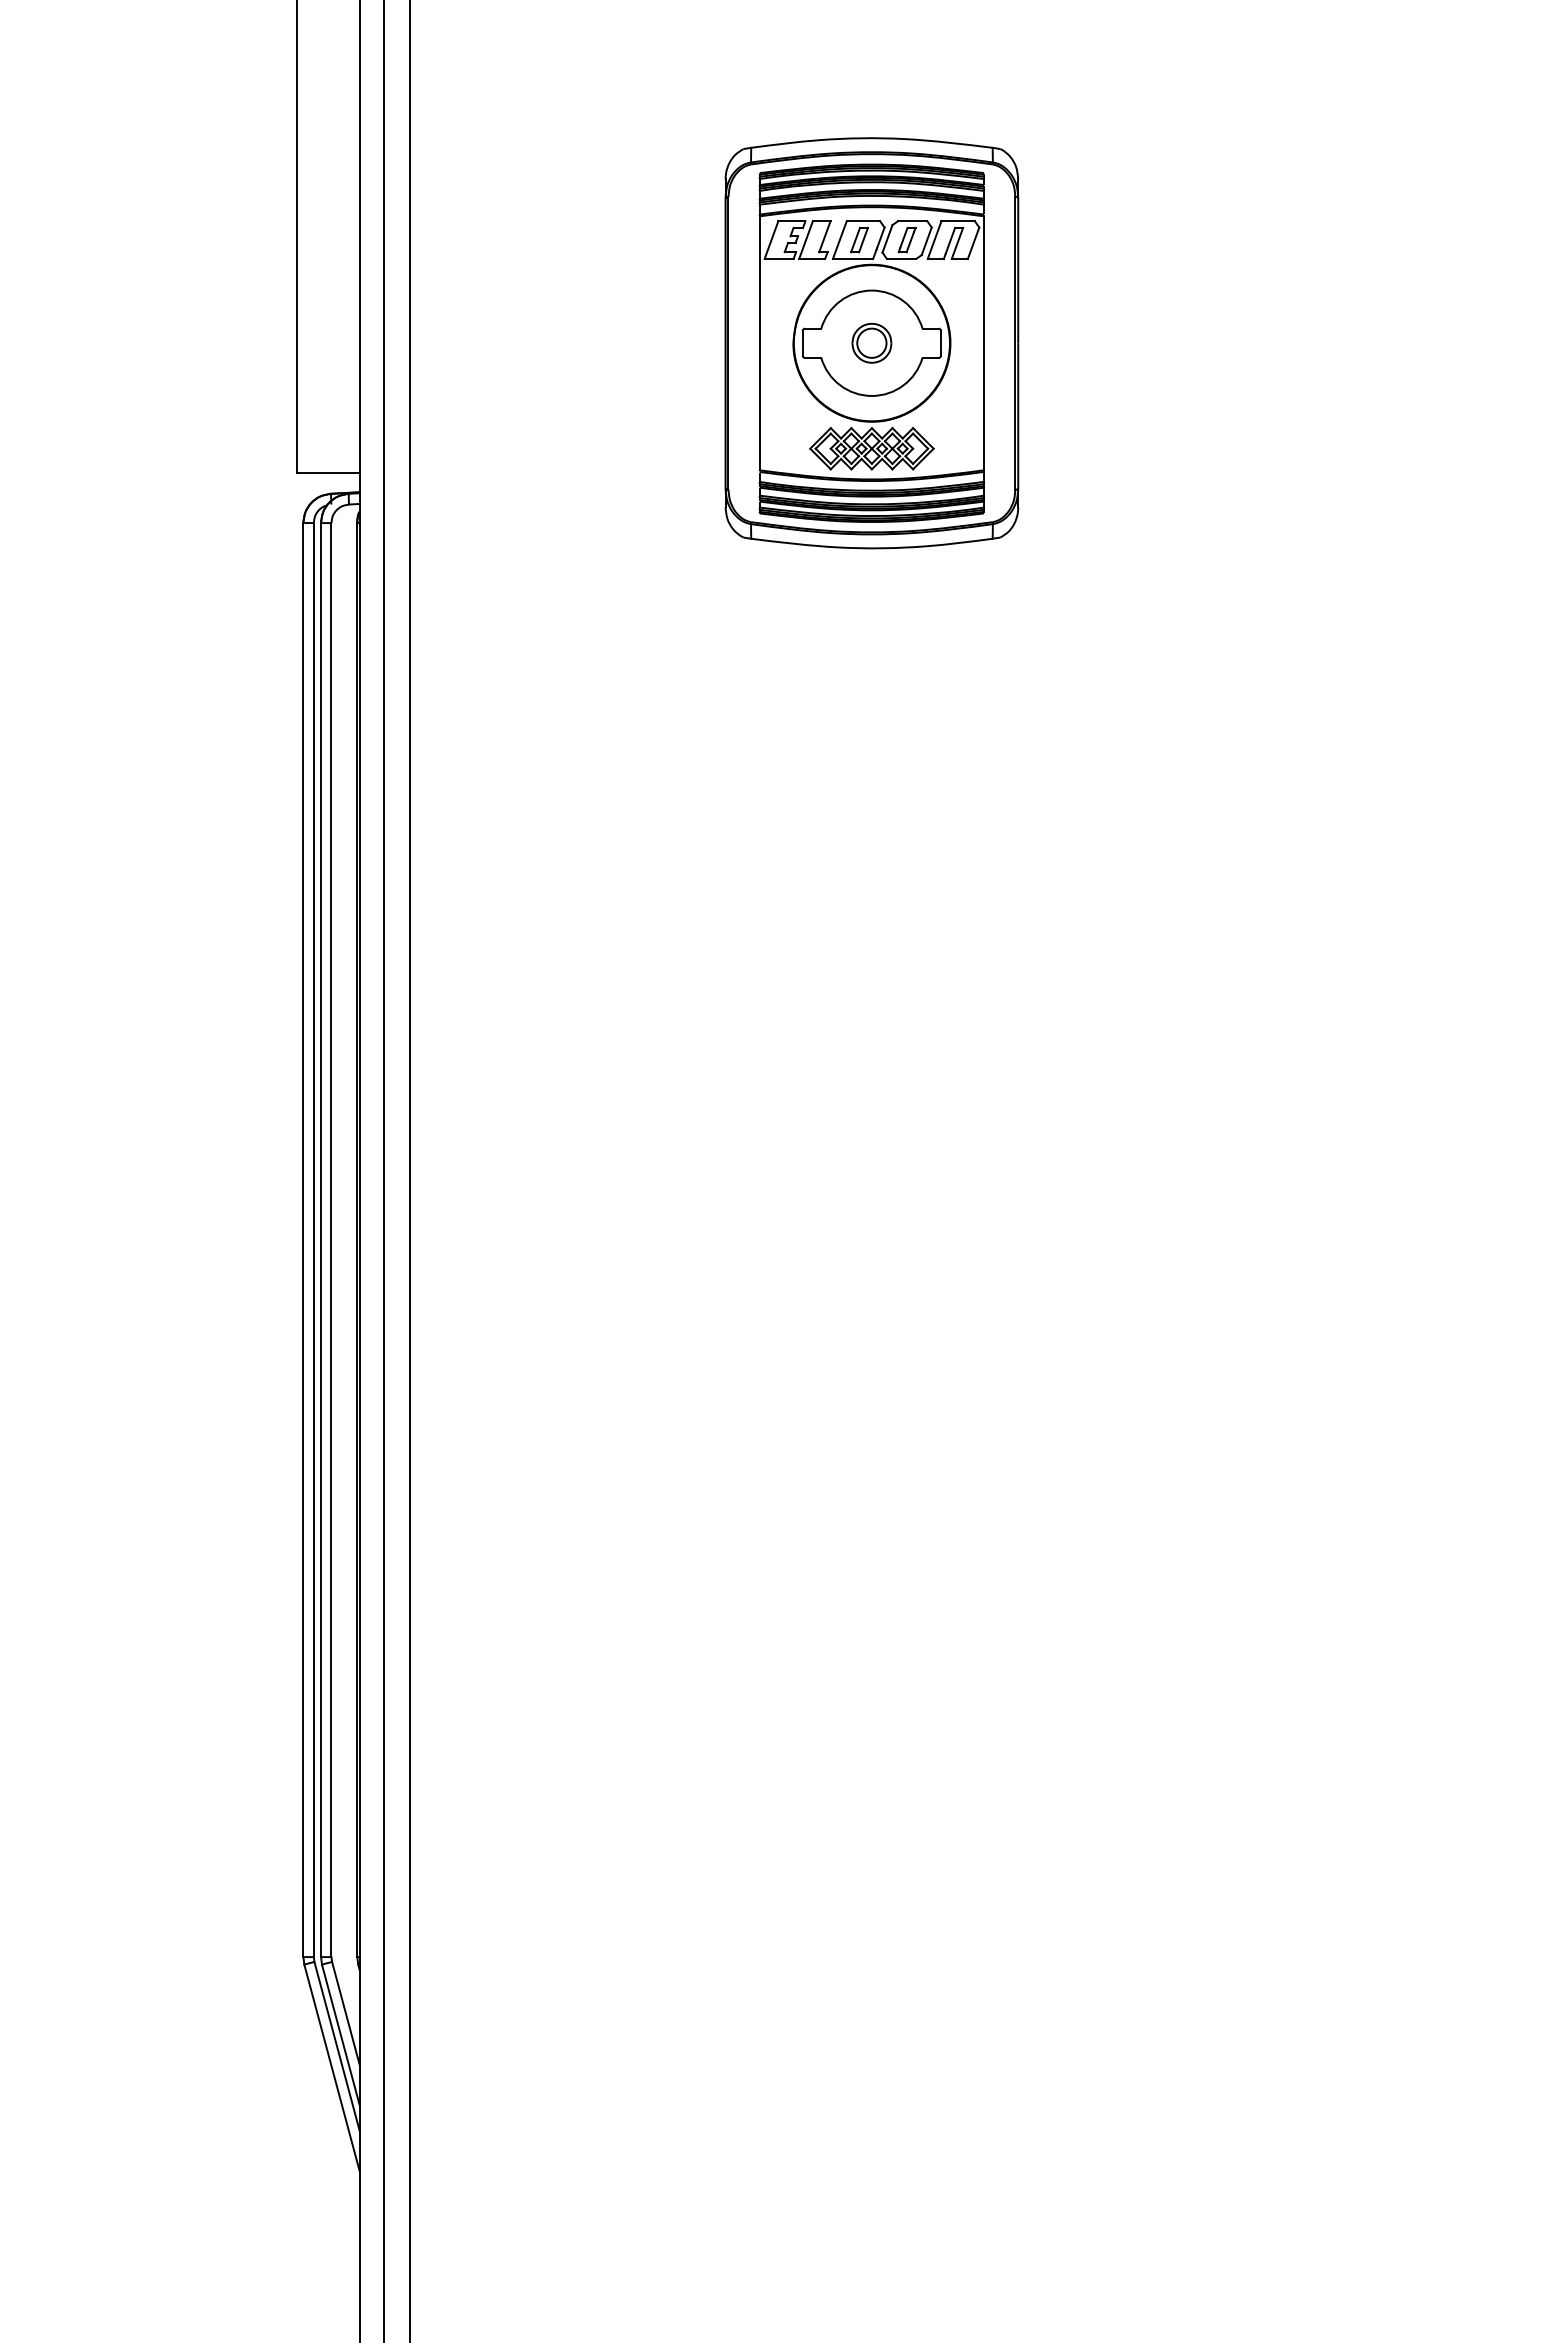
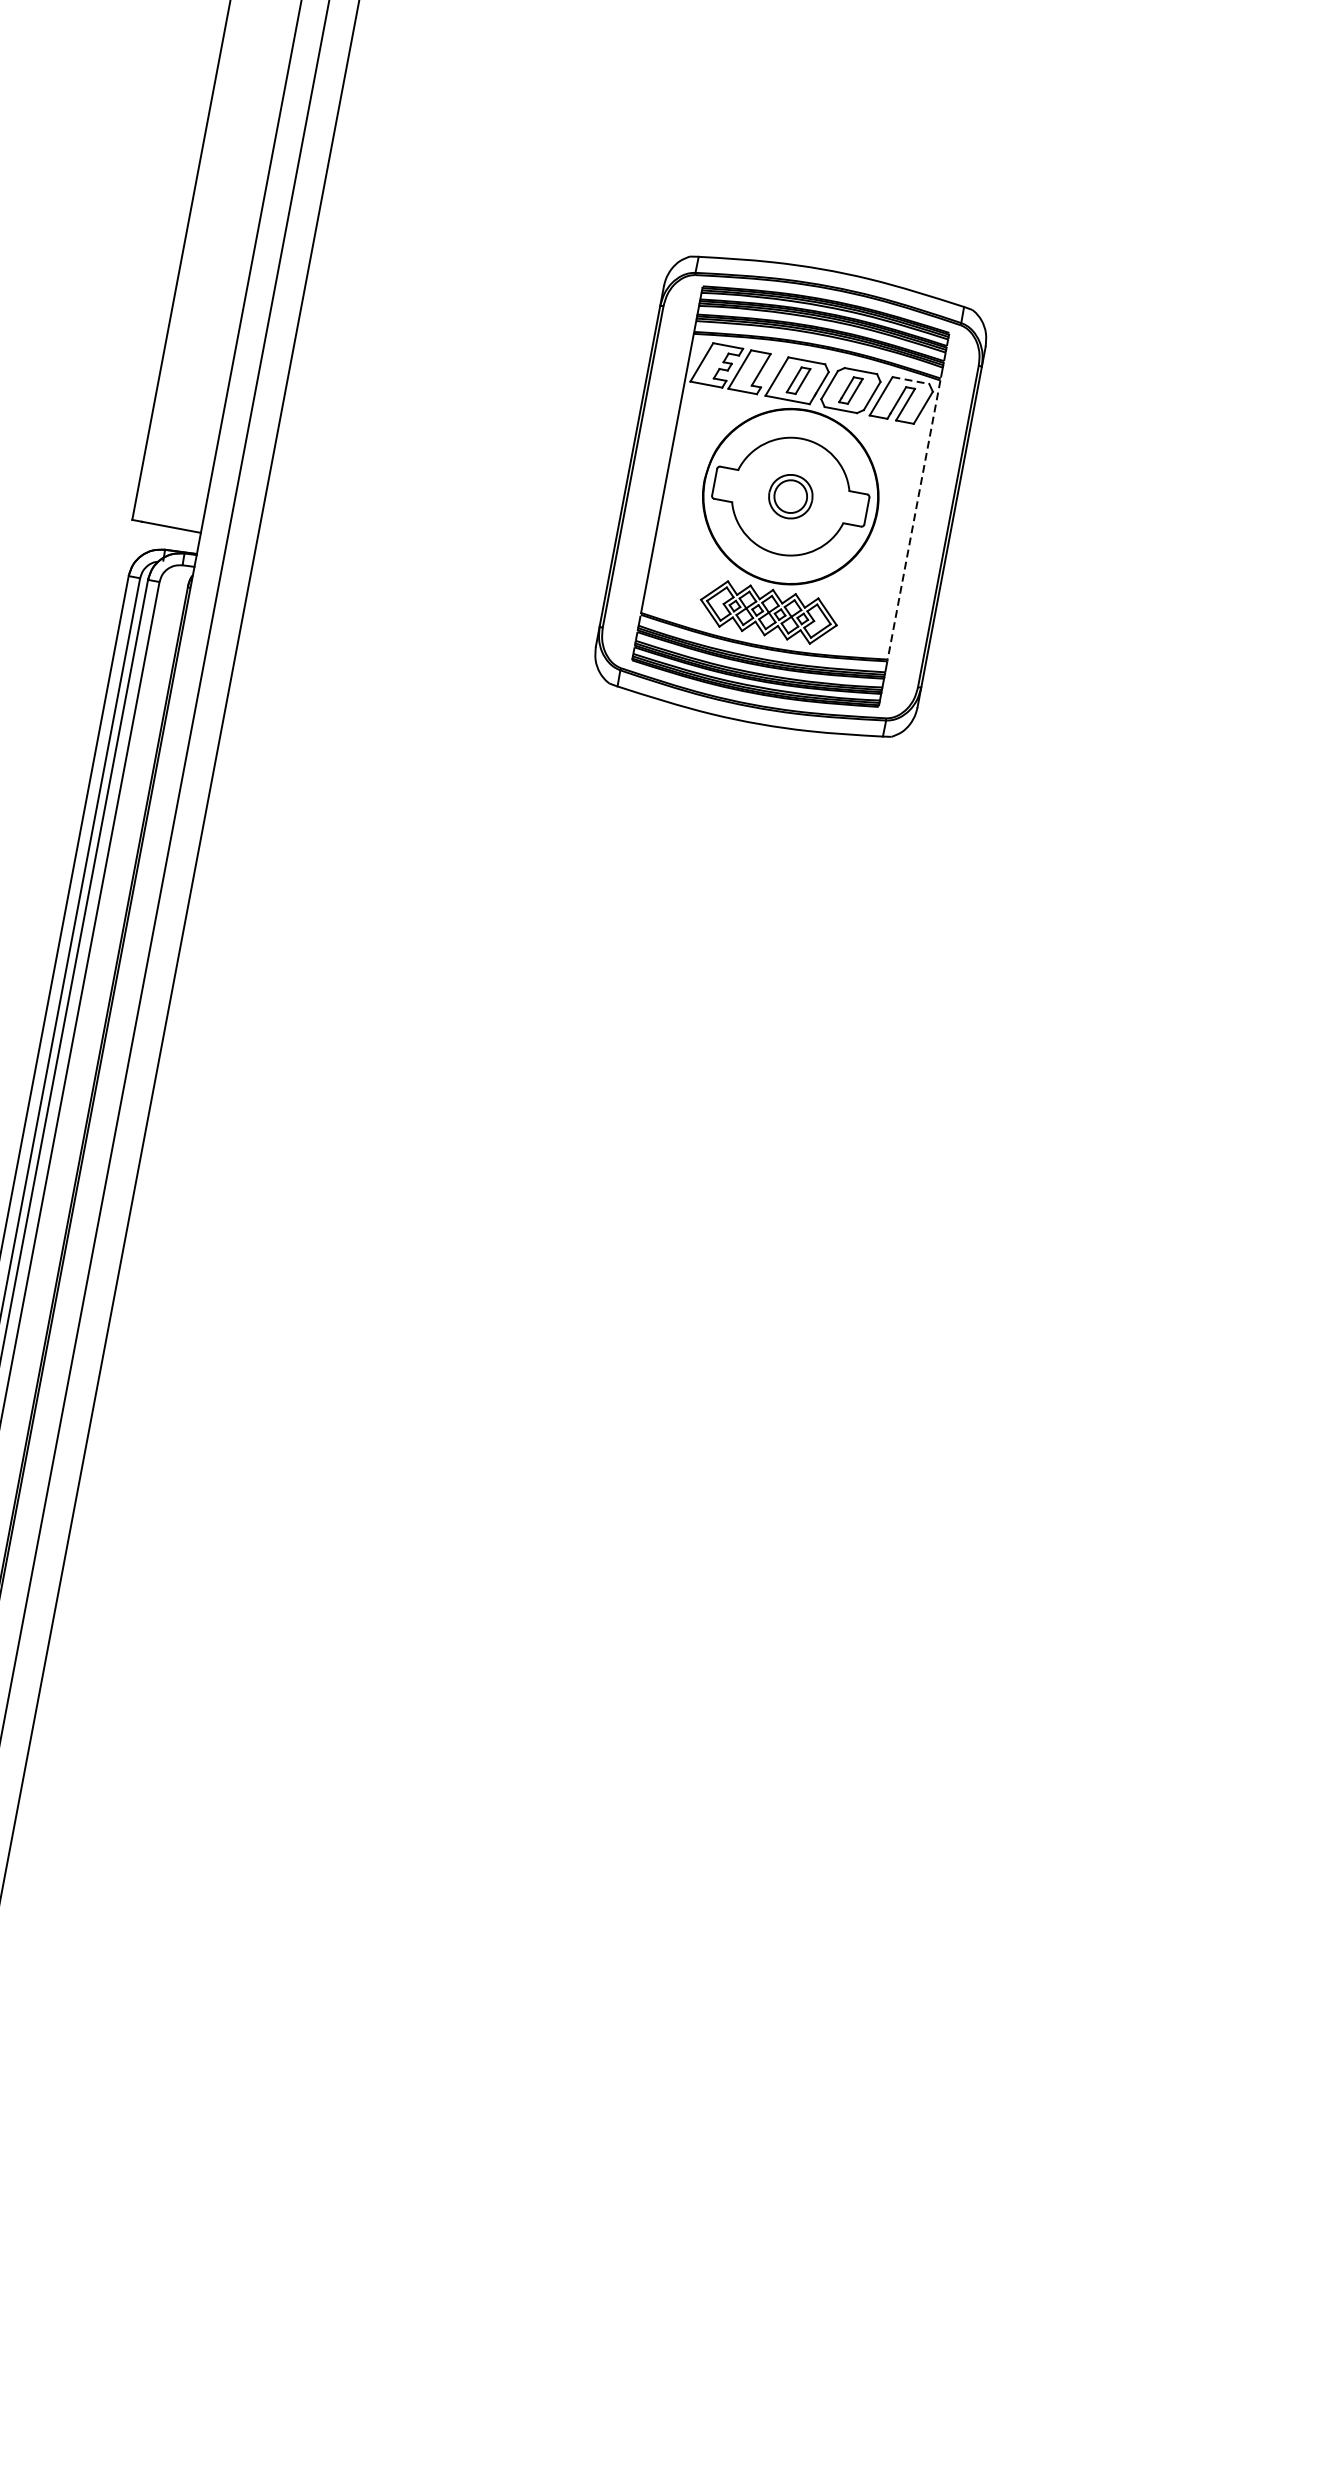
line: (958, 221) -> (911, 380), solid -> dashed
line: (984, 343) -> (914, 520), solid -> dashed

